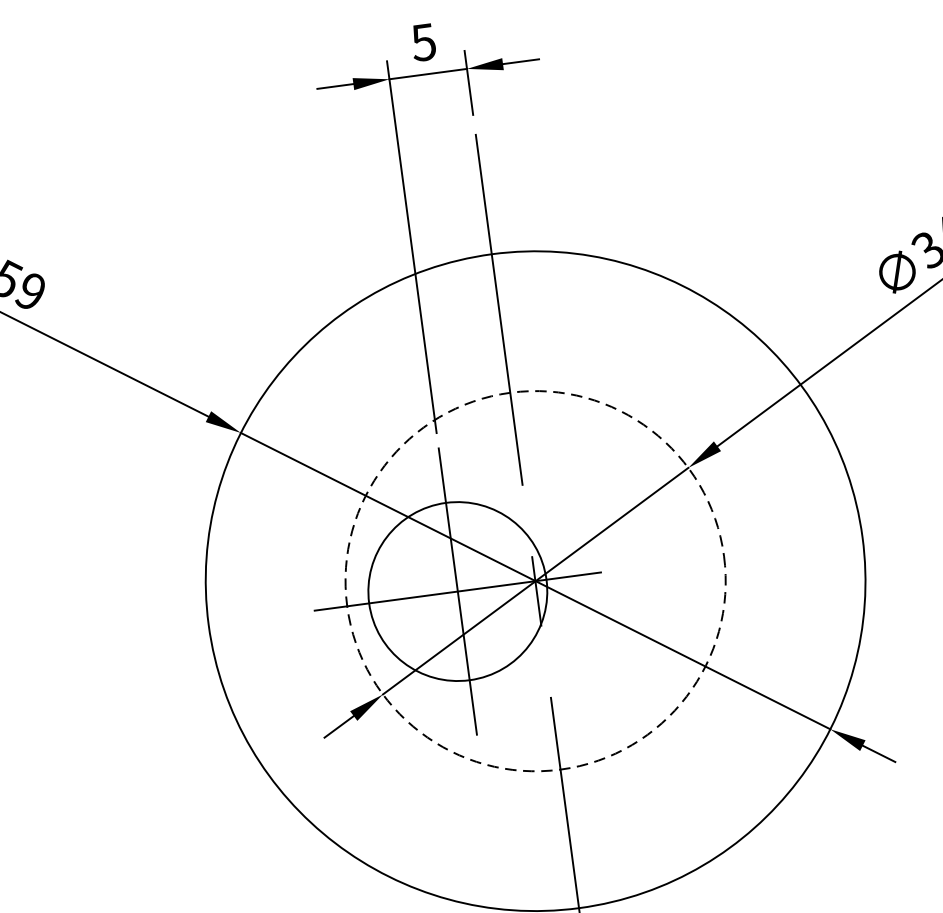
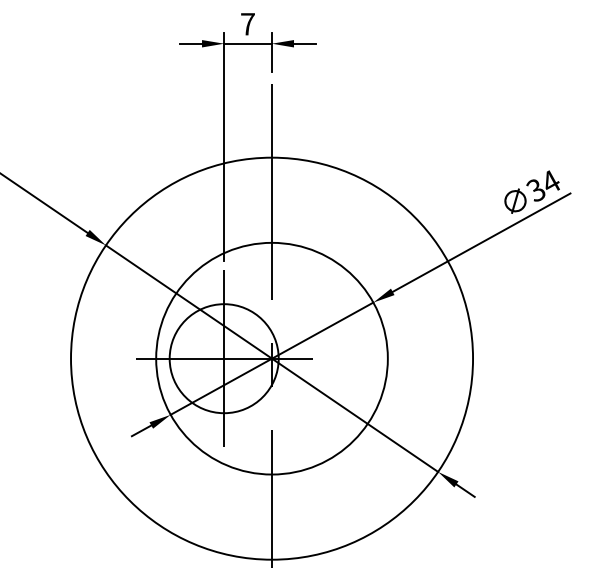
text: (423, 42) -> (247, 24), 5 -> 7
circle: (534, 580) -> (271, 358), dashed -> solid

